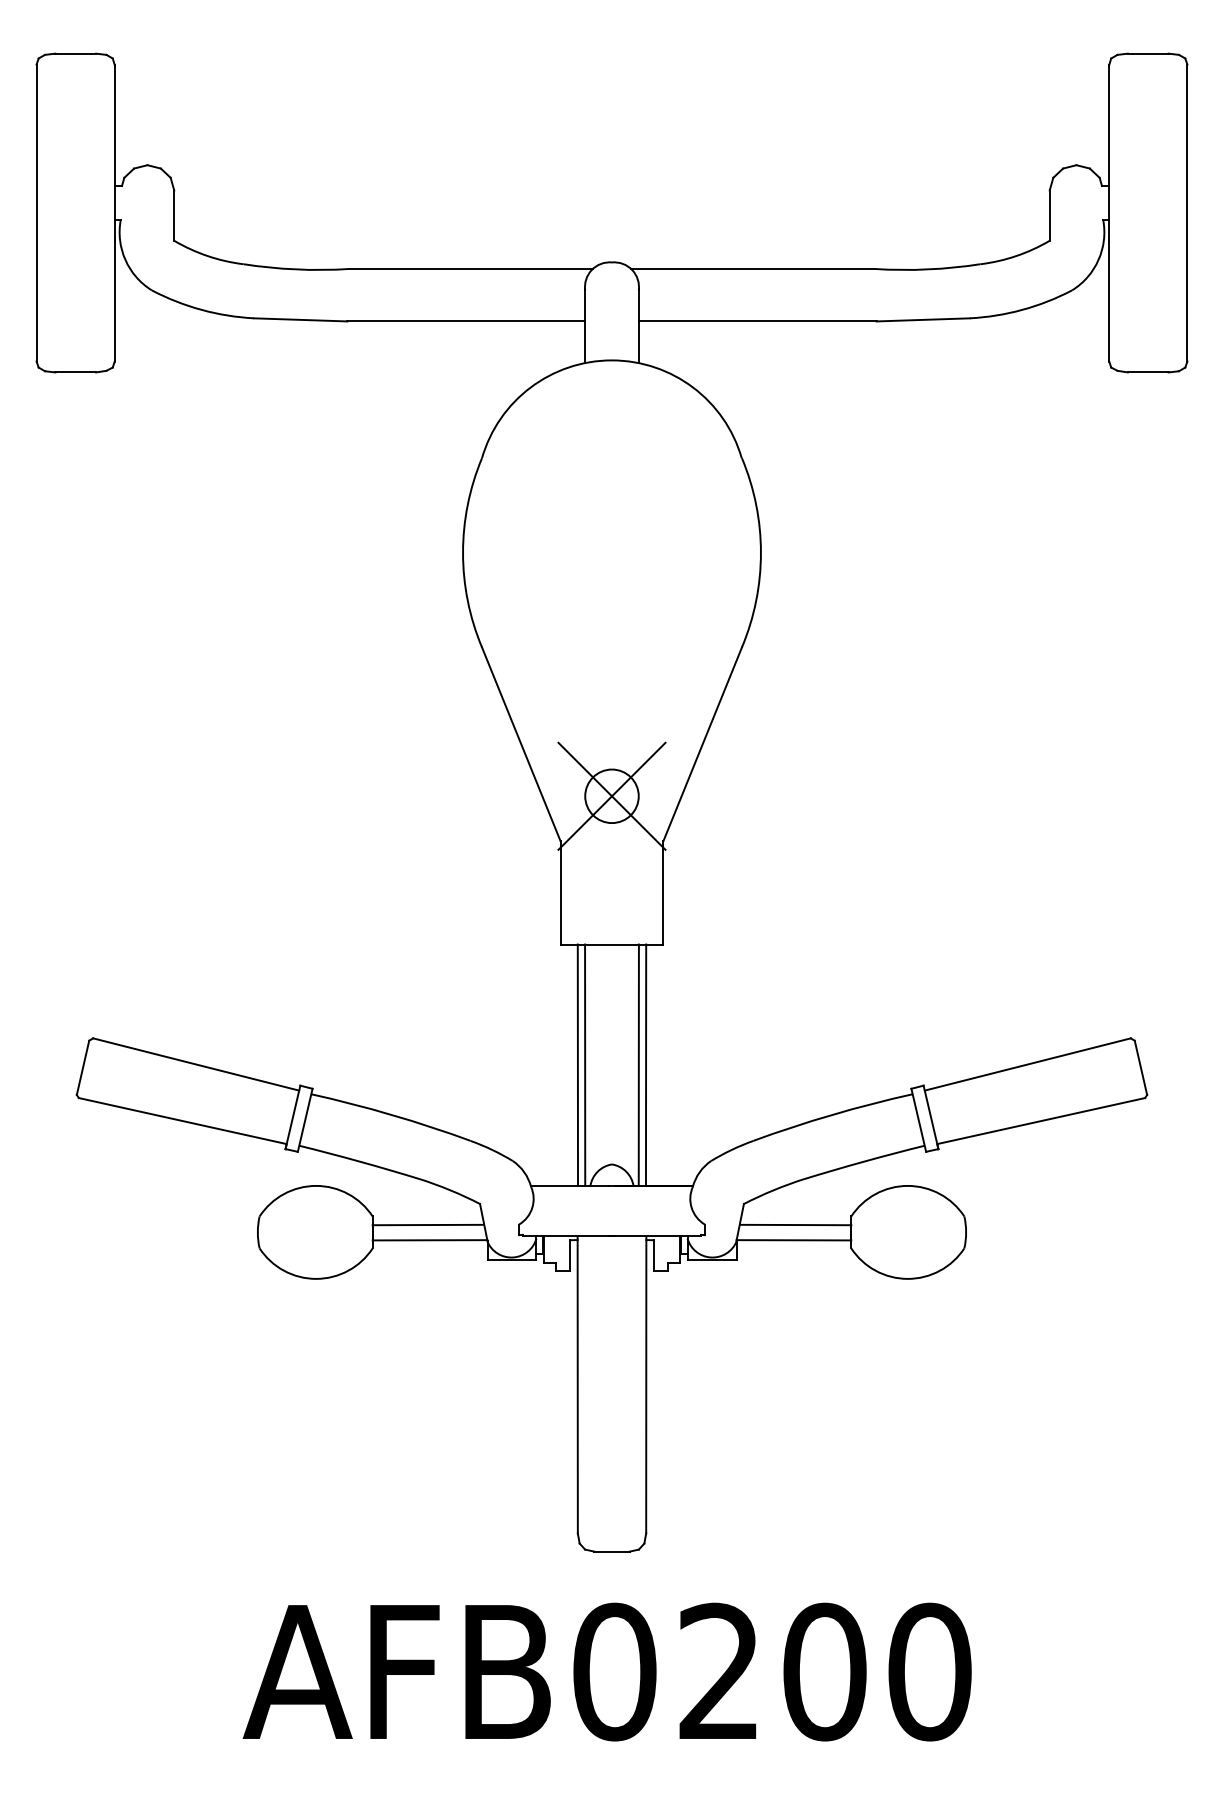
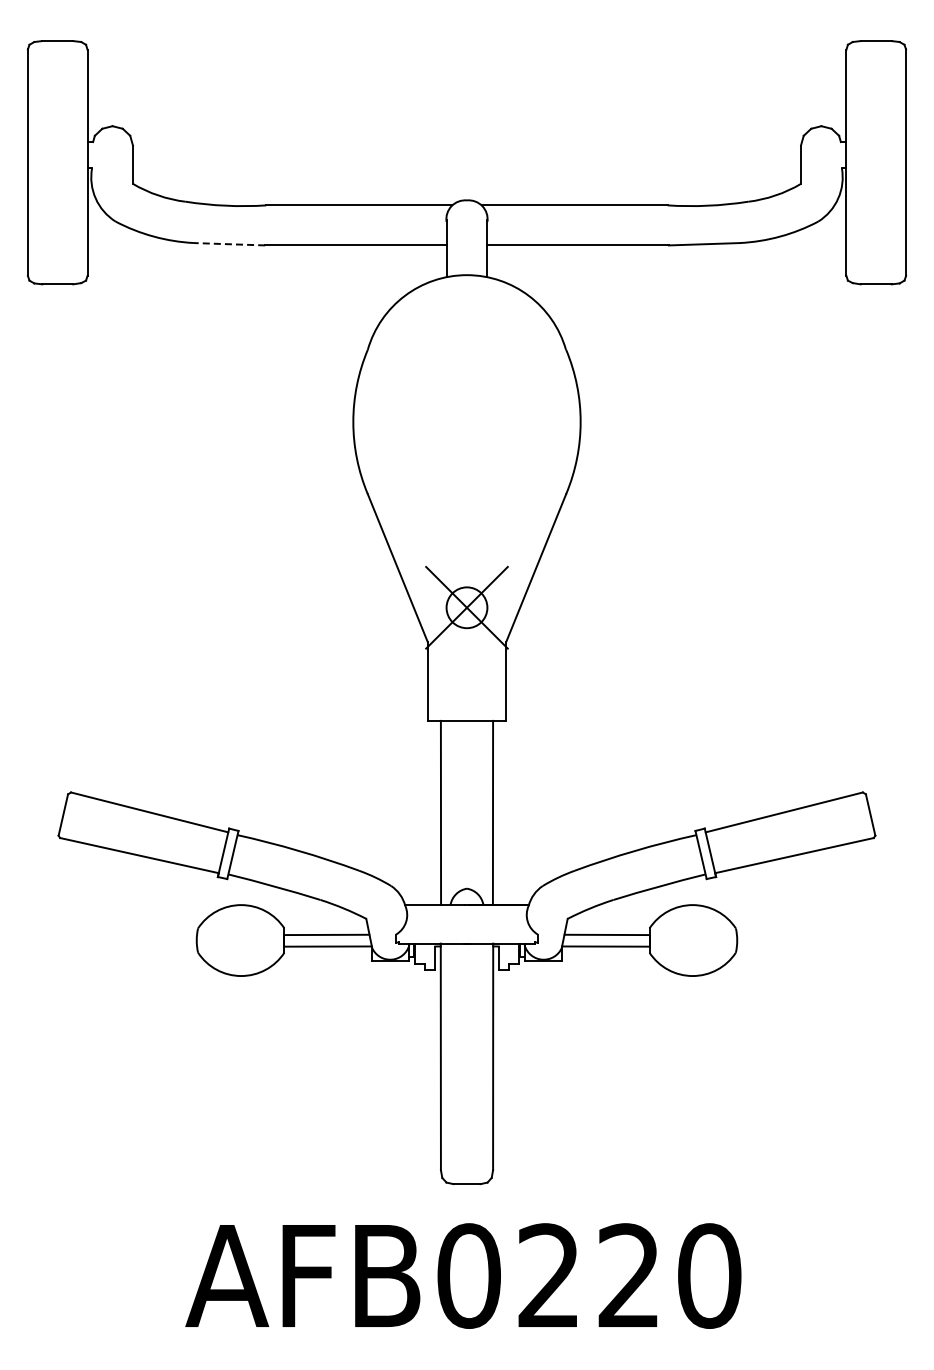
line: (300, 320) -> (229, 244), solid -> dashed
line: (585, 1064) -> (446, 812), removed
line: (638, 1064) -> (487, 812), removed
text: (824, 1671) -> (629, 1275), AFB0200 -> AFB0220

